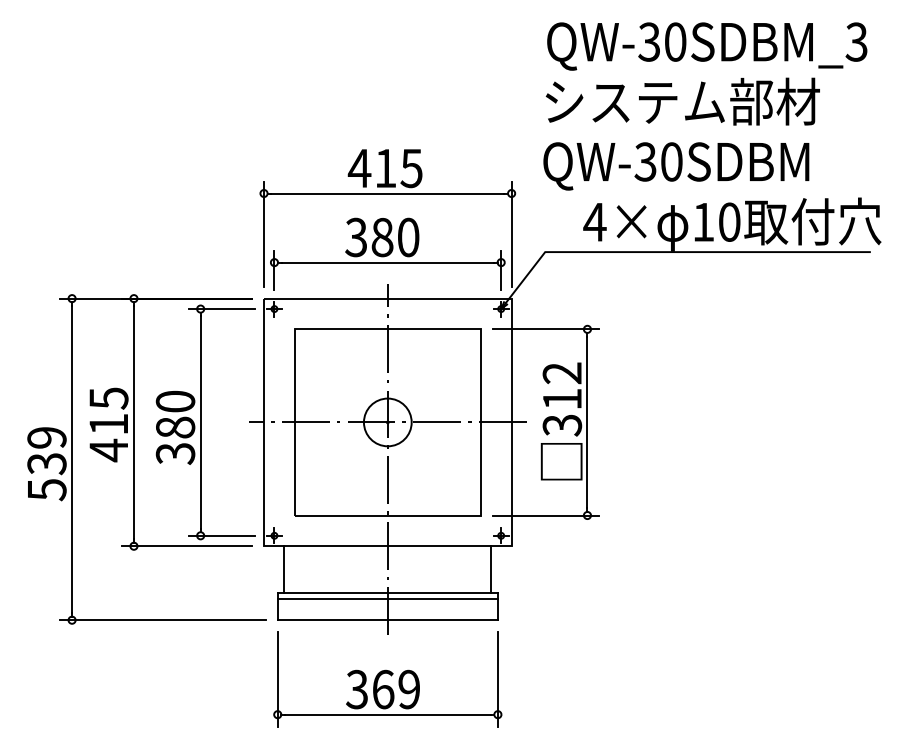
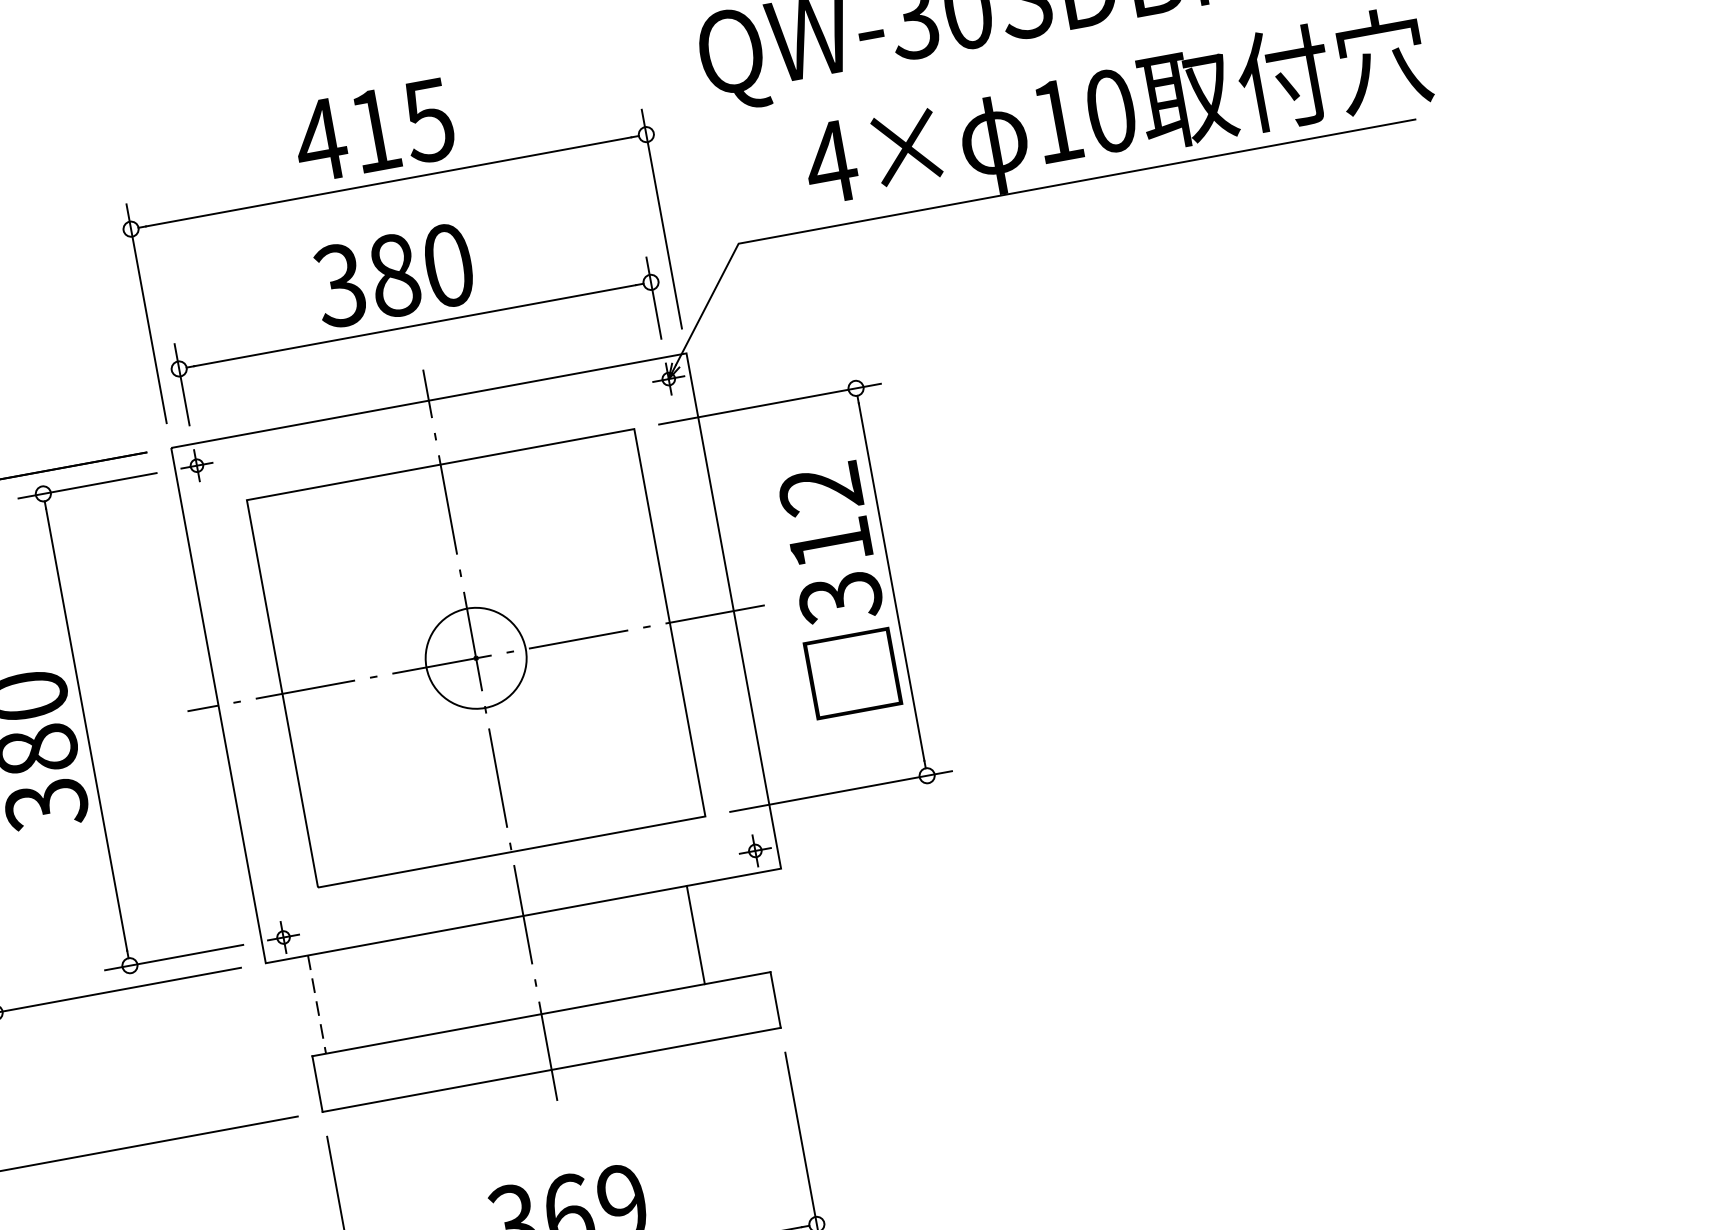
line: (284, 569) -> (317, 1003), solid -> dashed
line: (491, 569) -> (696, 934), moved
line: (387, 599) -> (543, 1026), removed

